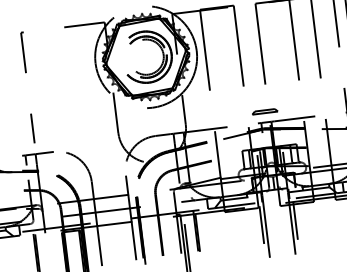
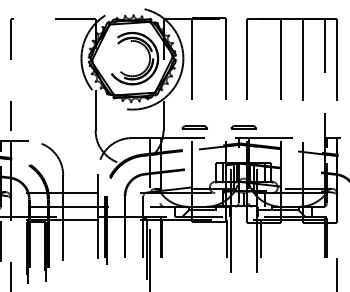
line: (216, 116) -> (194, 126), added

